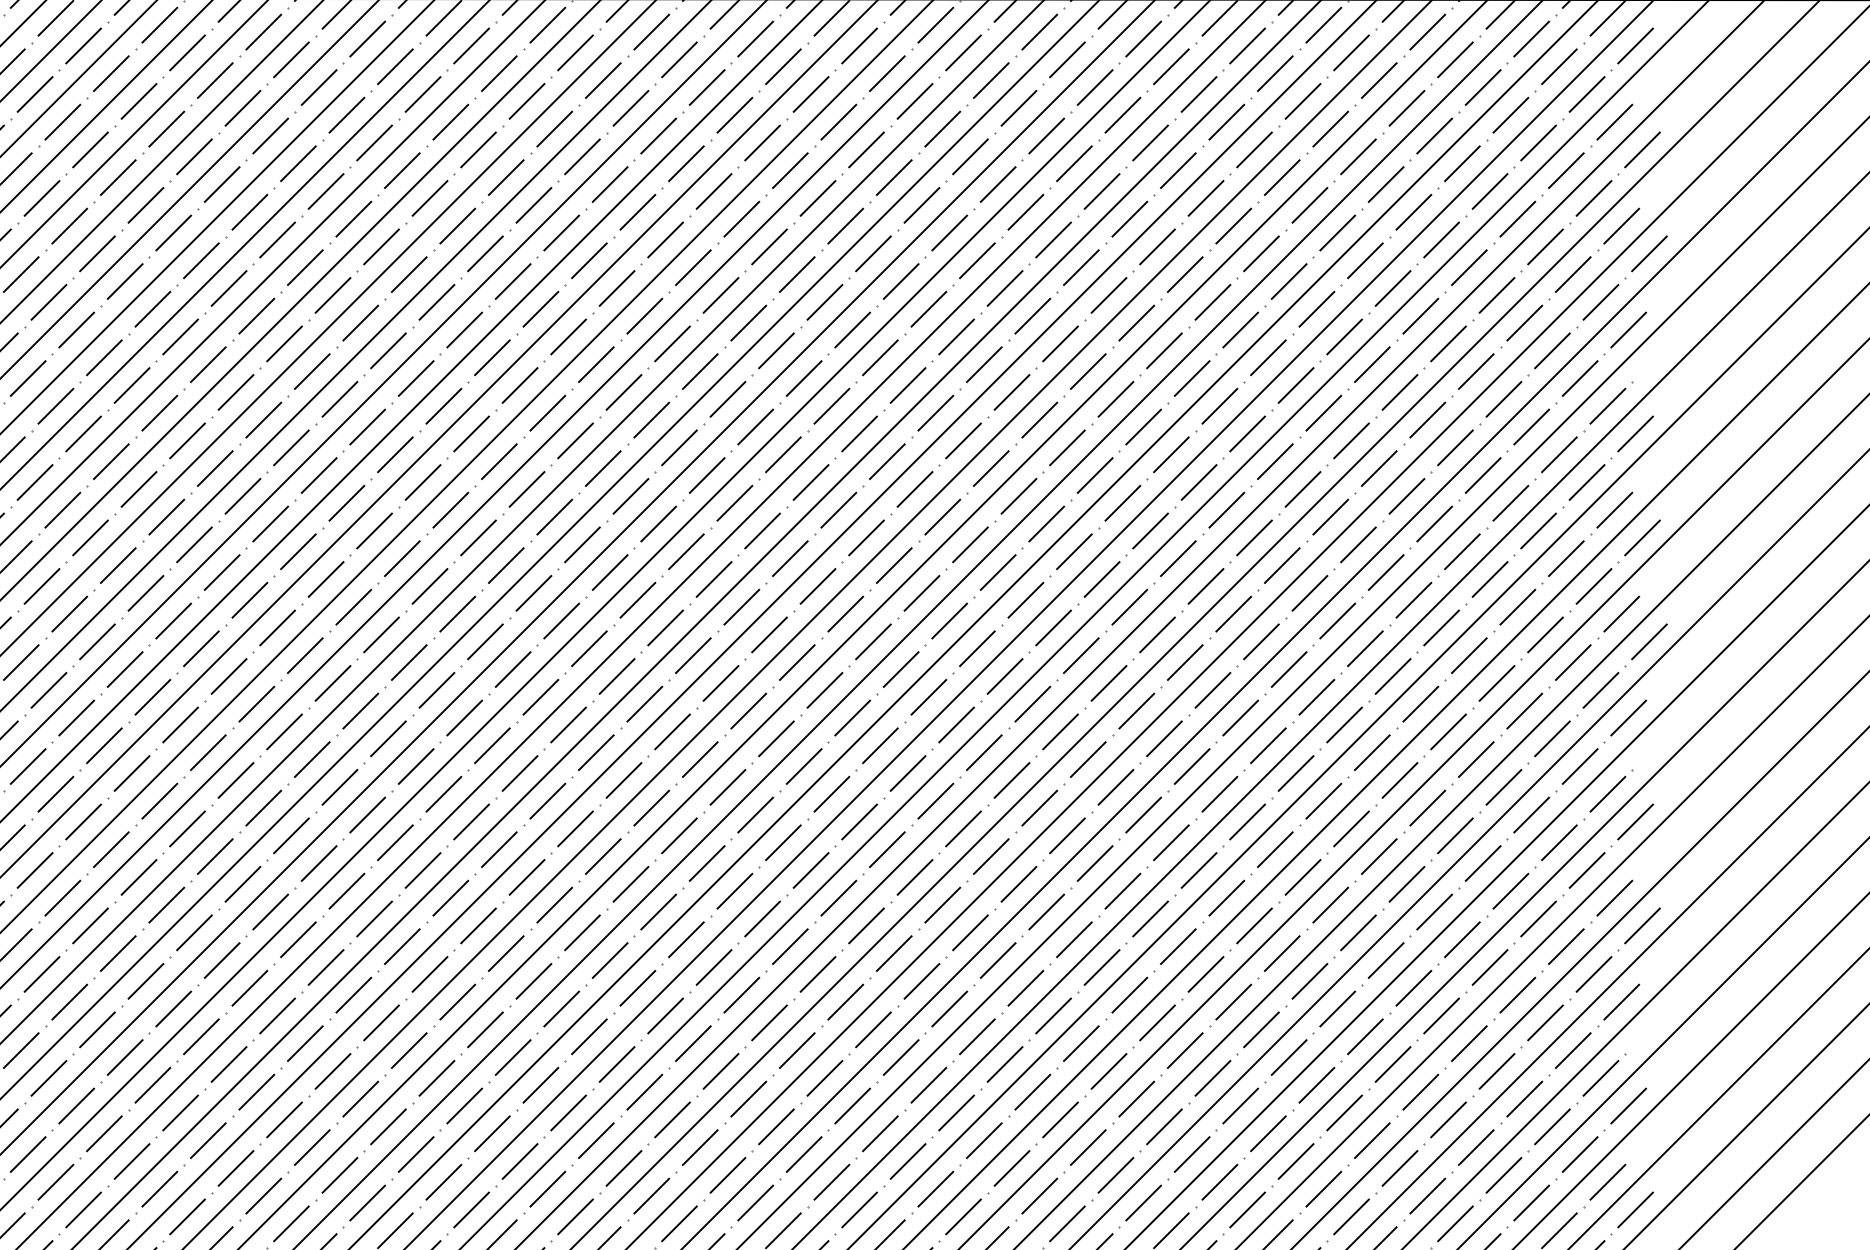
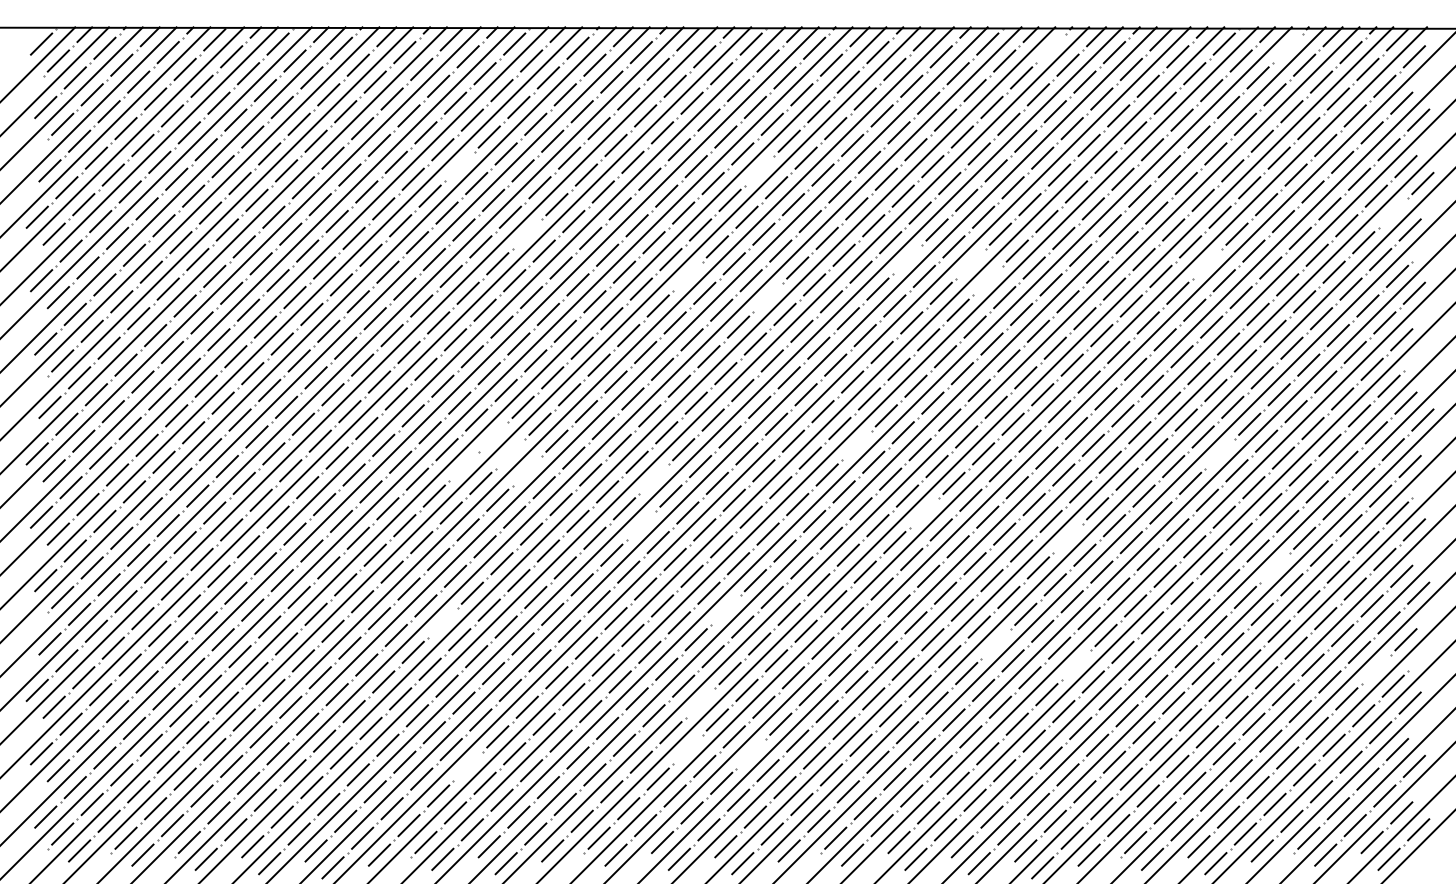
line: (1038, 30) -> (1050, 47), removed
line: (1427, 30) -> (1287, 47), removed
line: (69, 225) -> (459, 166), removed
line: (561, 232) -> (759, 170), removed
line: (1599, 301) -> (1392, 212), removed
line: (179, 335) -> (526, 233), removed
line: (804, 378) -> (907, 259), removed
line: (907, 385) -> (970, 263), removed
line: (1296, 385) -> (1207, 263), removed
line: (443, 406) -> (687, 276), removed
line: (935, 412) -> (987, 280), removed
line: (574, 440) -> (767, 297), removed
line: (1642, 537) -> (1418, 356), removed
line: (125, 668) -> (493, 436), removed
line: (720, 681) -> (856, 444), removed
line: (152, 696) -> (510, 453), removed
line: (1315, 696) -> (1219, 453), removed
line: (75, 717) -> (463, 466), removed
line: (179, 724) -> (526, 470), removed
line: (387, 737) -> (653, 478), removed
line: (830, 793) -> (923, 512), removed
line: (366, 814) -> (640, 525), removed
line: (1066, 834) -> (1067, 537), removed
line: (1406, 883) -> (1274, 567), removed
line: (505, 952) -> (725, 609), removed
line: (41, 973) -> (442, 622), removed
line: (948, 1008) -> (995, 643), removed
line: (1081, 1042) -> (1076, 664), removed
line: (1571, 1049) -> (1375, 668), removed
line: (464, 1105) -> (700, 702), removed
line: (443, 1182) -> (687, 749), removed
line: (546, 1188) -> (750, 753), removed
line: (82, 1210) -> (467, 766), removed

